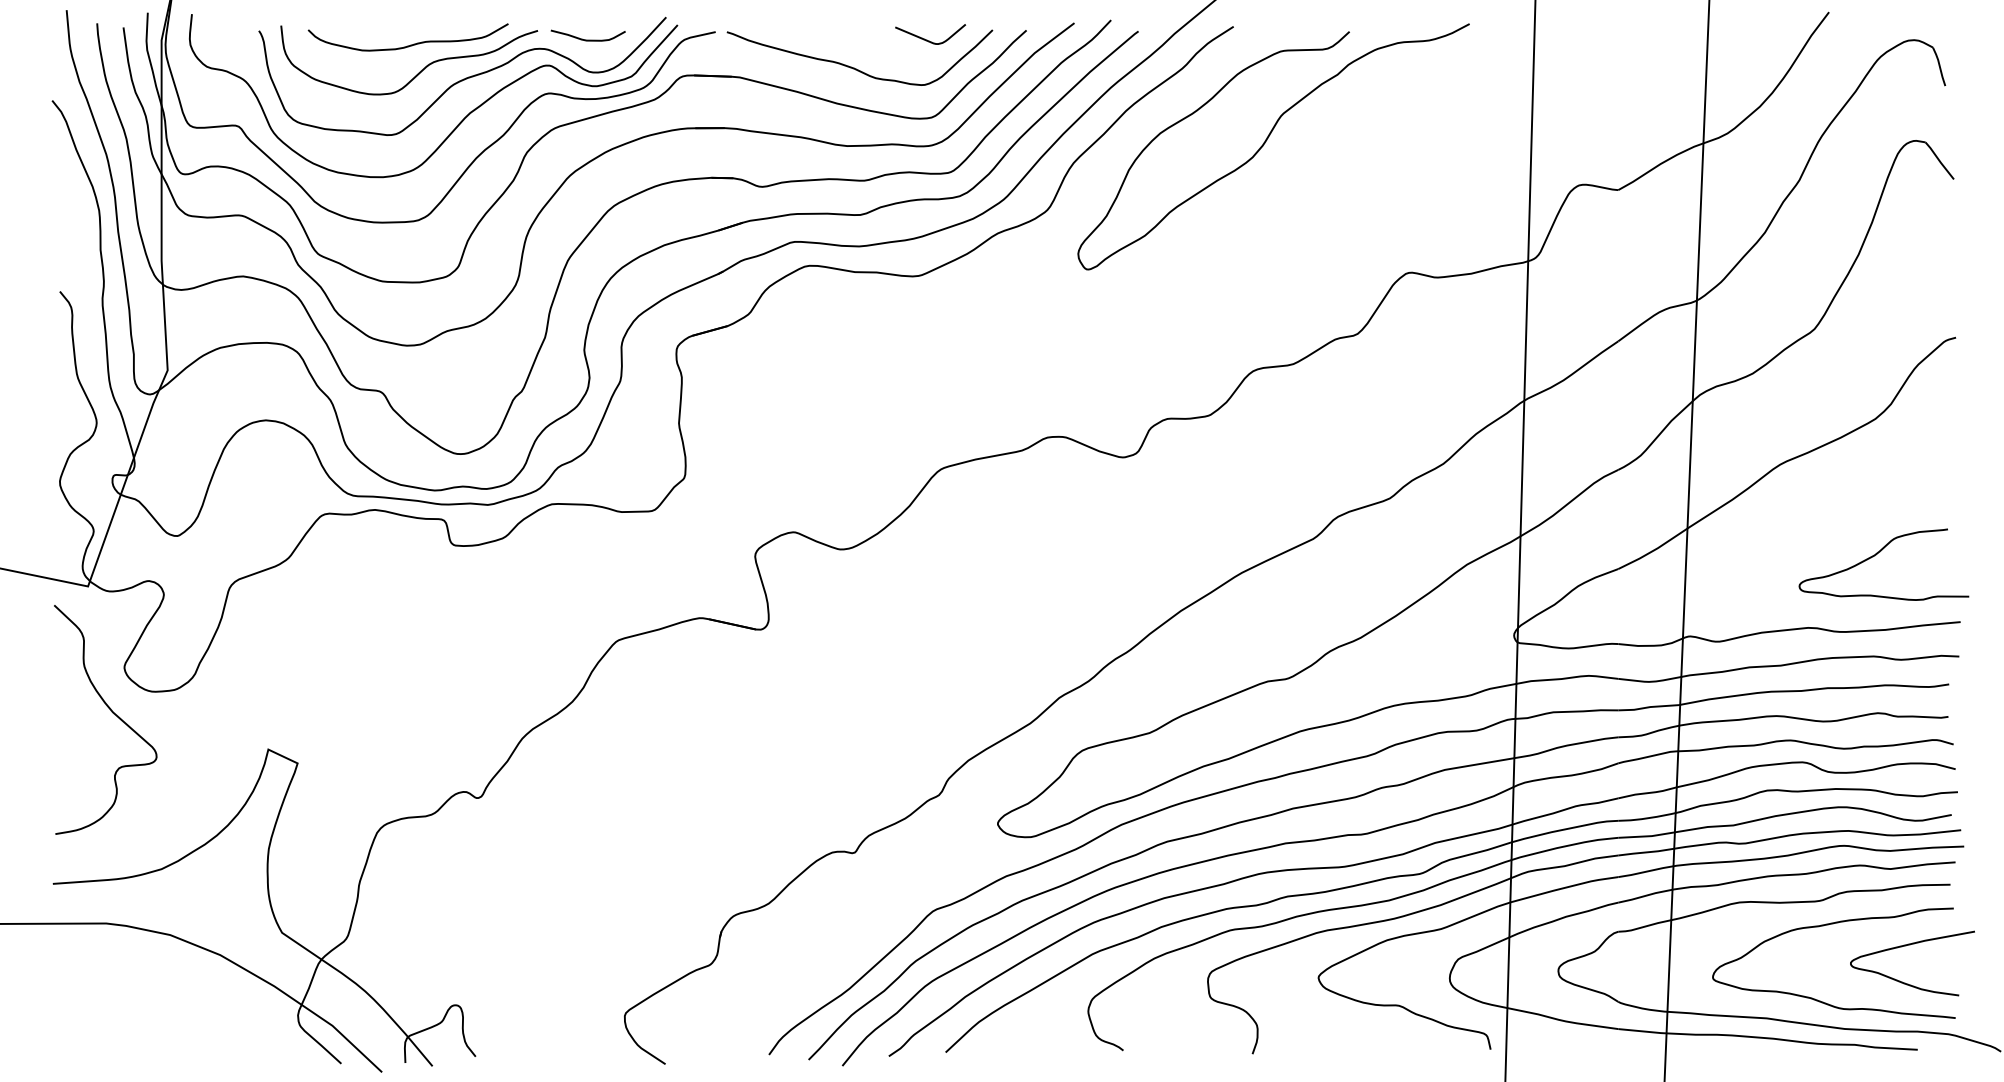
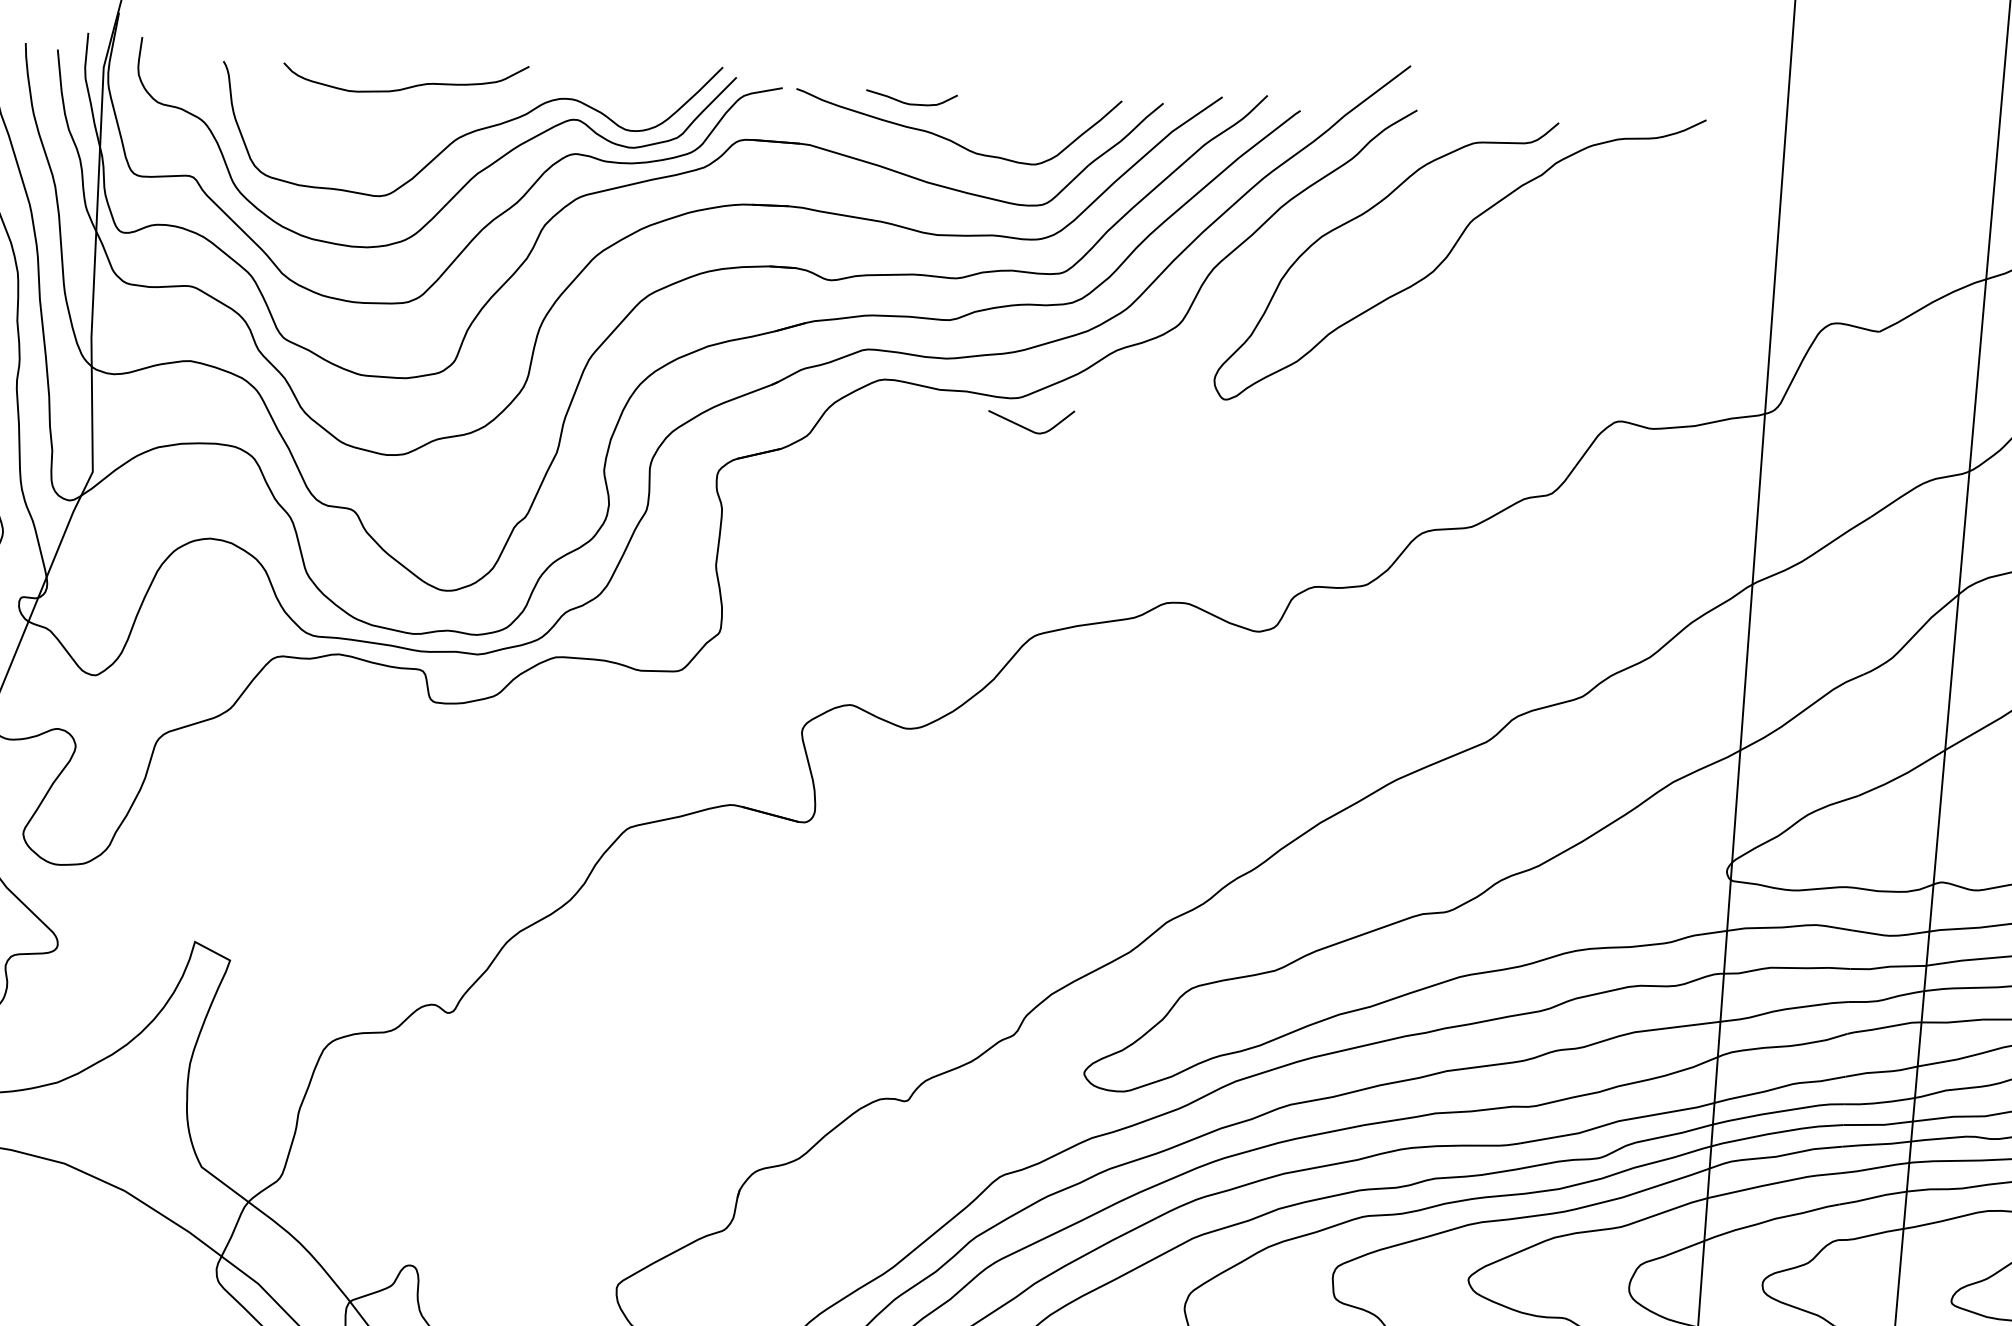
curve: (587, 39) -> (910, 103), moved
curve: (927, 39) -> (1027, 427), moved
curve: (420, 70) -> (419, 118), removed

